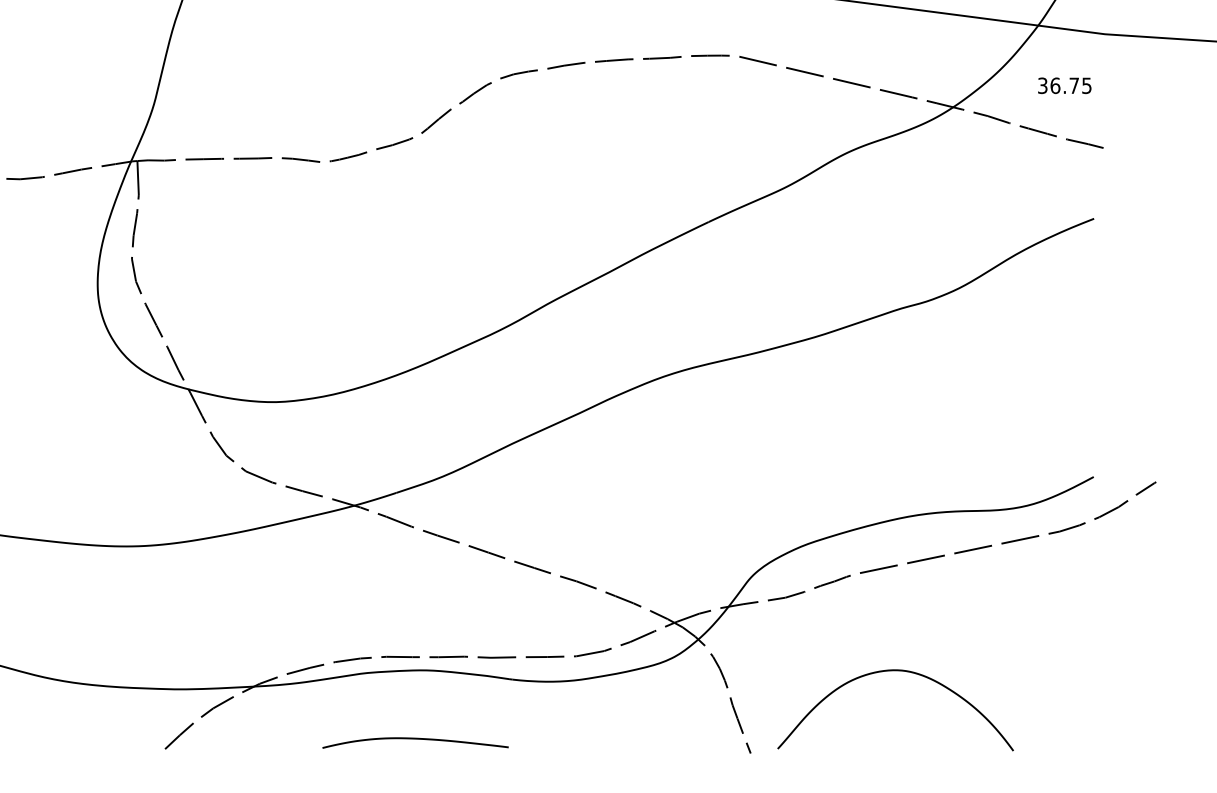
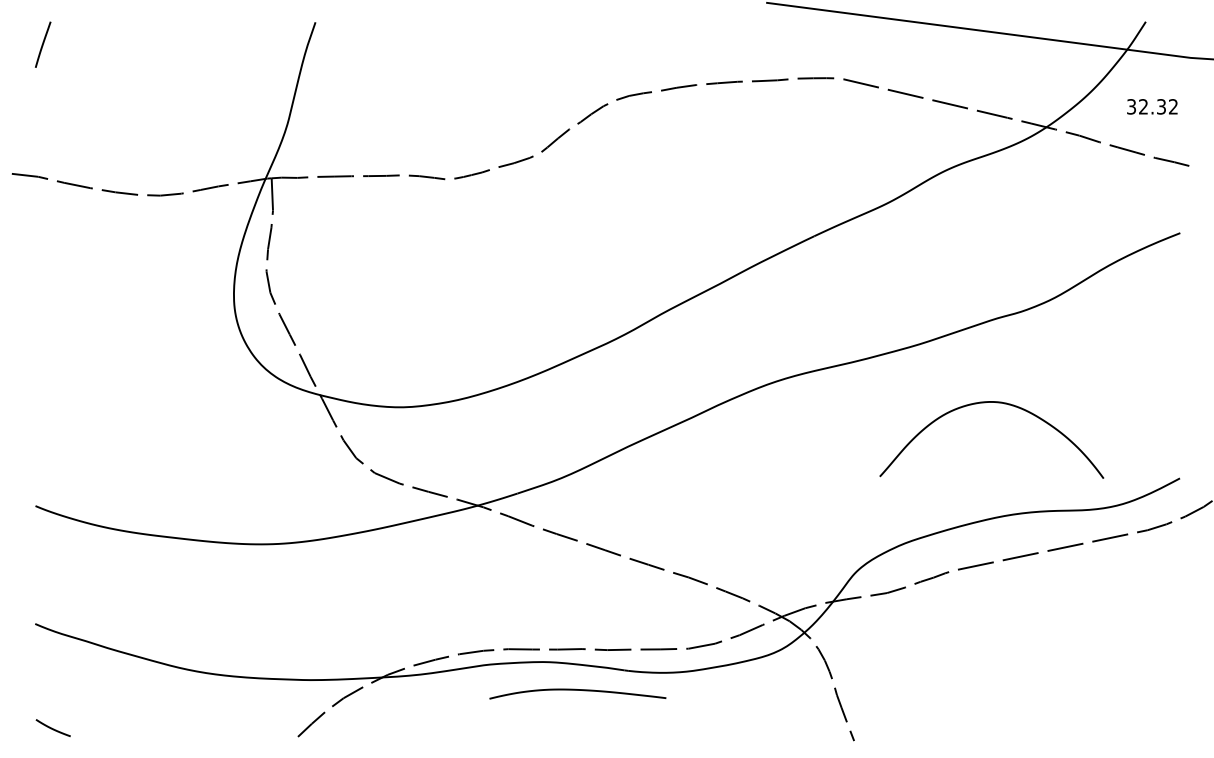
text: (1071, 85) -> (1158, 106), 36.75 -> 32.32
curve: (900, 671) -> (996, 403), moved
curve: (415, 739) -> (577, 690), moved

